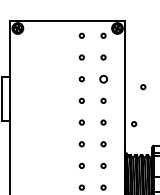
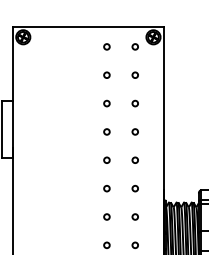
circle: (102, 79) -> (134, 103), size x0.62
circle: (142, 86) -> (186, 113), removed
circle: (133, 123) -> (174, 161), removed

